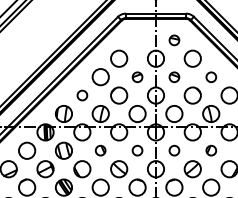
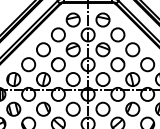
part: (137, 40) -> (73, 20), added
part: (174, 40) -> (103, 20), size x1.67
part: (137, 77) -> (73, 50), size x1.67
part: (174, 77) -> (103, 50), size x1.67
circle: (211, 77) -> (132, 50), size x1.67
circle: (82, 95) -> (28, 64), size x1.67
part: (100, 150) -> (43, 109), size x1.67
circle: (137, 150) -> (73, 109), size x1.67
circle: (174, 150) -> (103, 109), size x1.67
part: (211, 150) -> (132, 109), size x1.67

